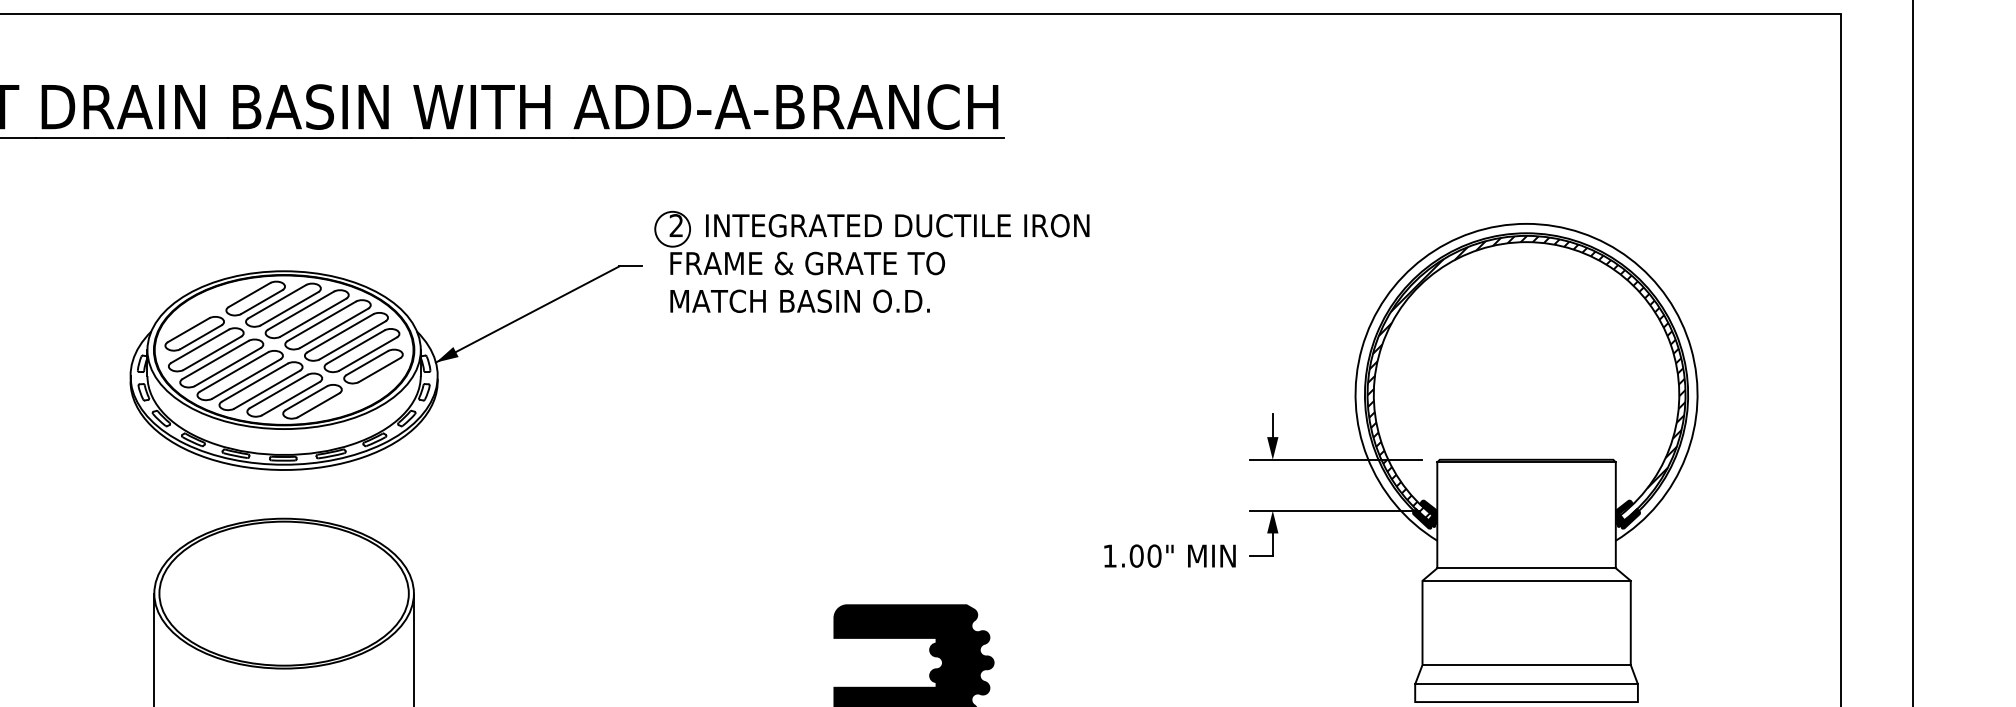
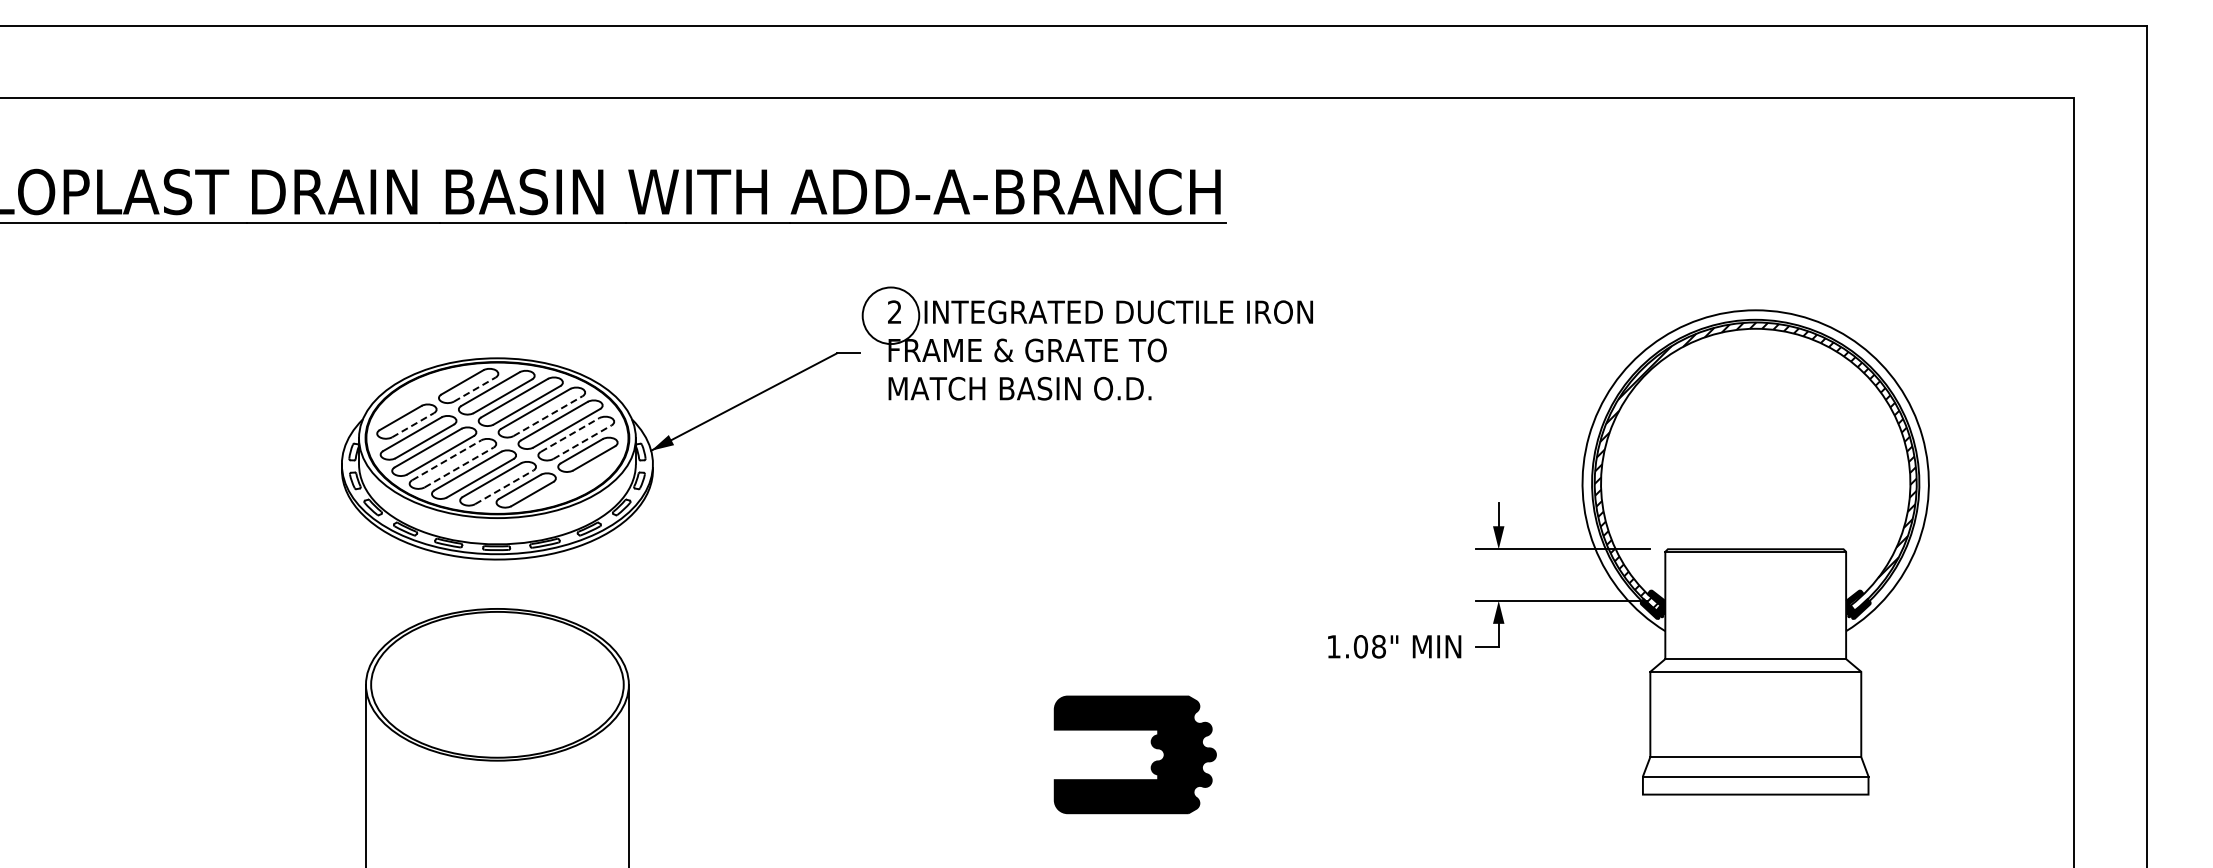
circle: (672, 228) -> (890, 315), size x1.6
line: (262, 302) -> (475, 389), solid -> dashed
line: (334, 328) -> (548, 416), solid -> dashed
line: (201, 336) -> (413, 424), solid -> dashed
line: (356, 347) -> (570, 435), solid -> dashed
line: (368, 354) -> (582, 442), solid -> dashed
line: (233, 372) -> (446, 460), solid -> dashed
line: (246, 379) -> (459, 467), solid -> dashed
line: (291, 398) -> (504, 487), solid -> dashed
text: (1155, 555) -> (1379, 646), 1.00" -> 1.08"

